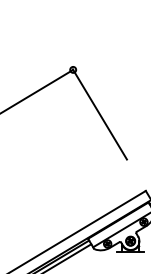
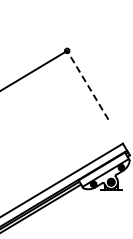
line: (99, 113) -> (87, 84), solid -> dashed

